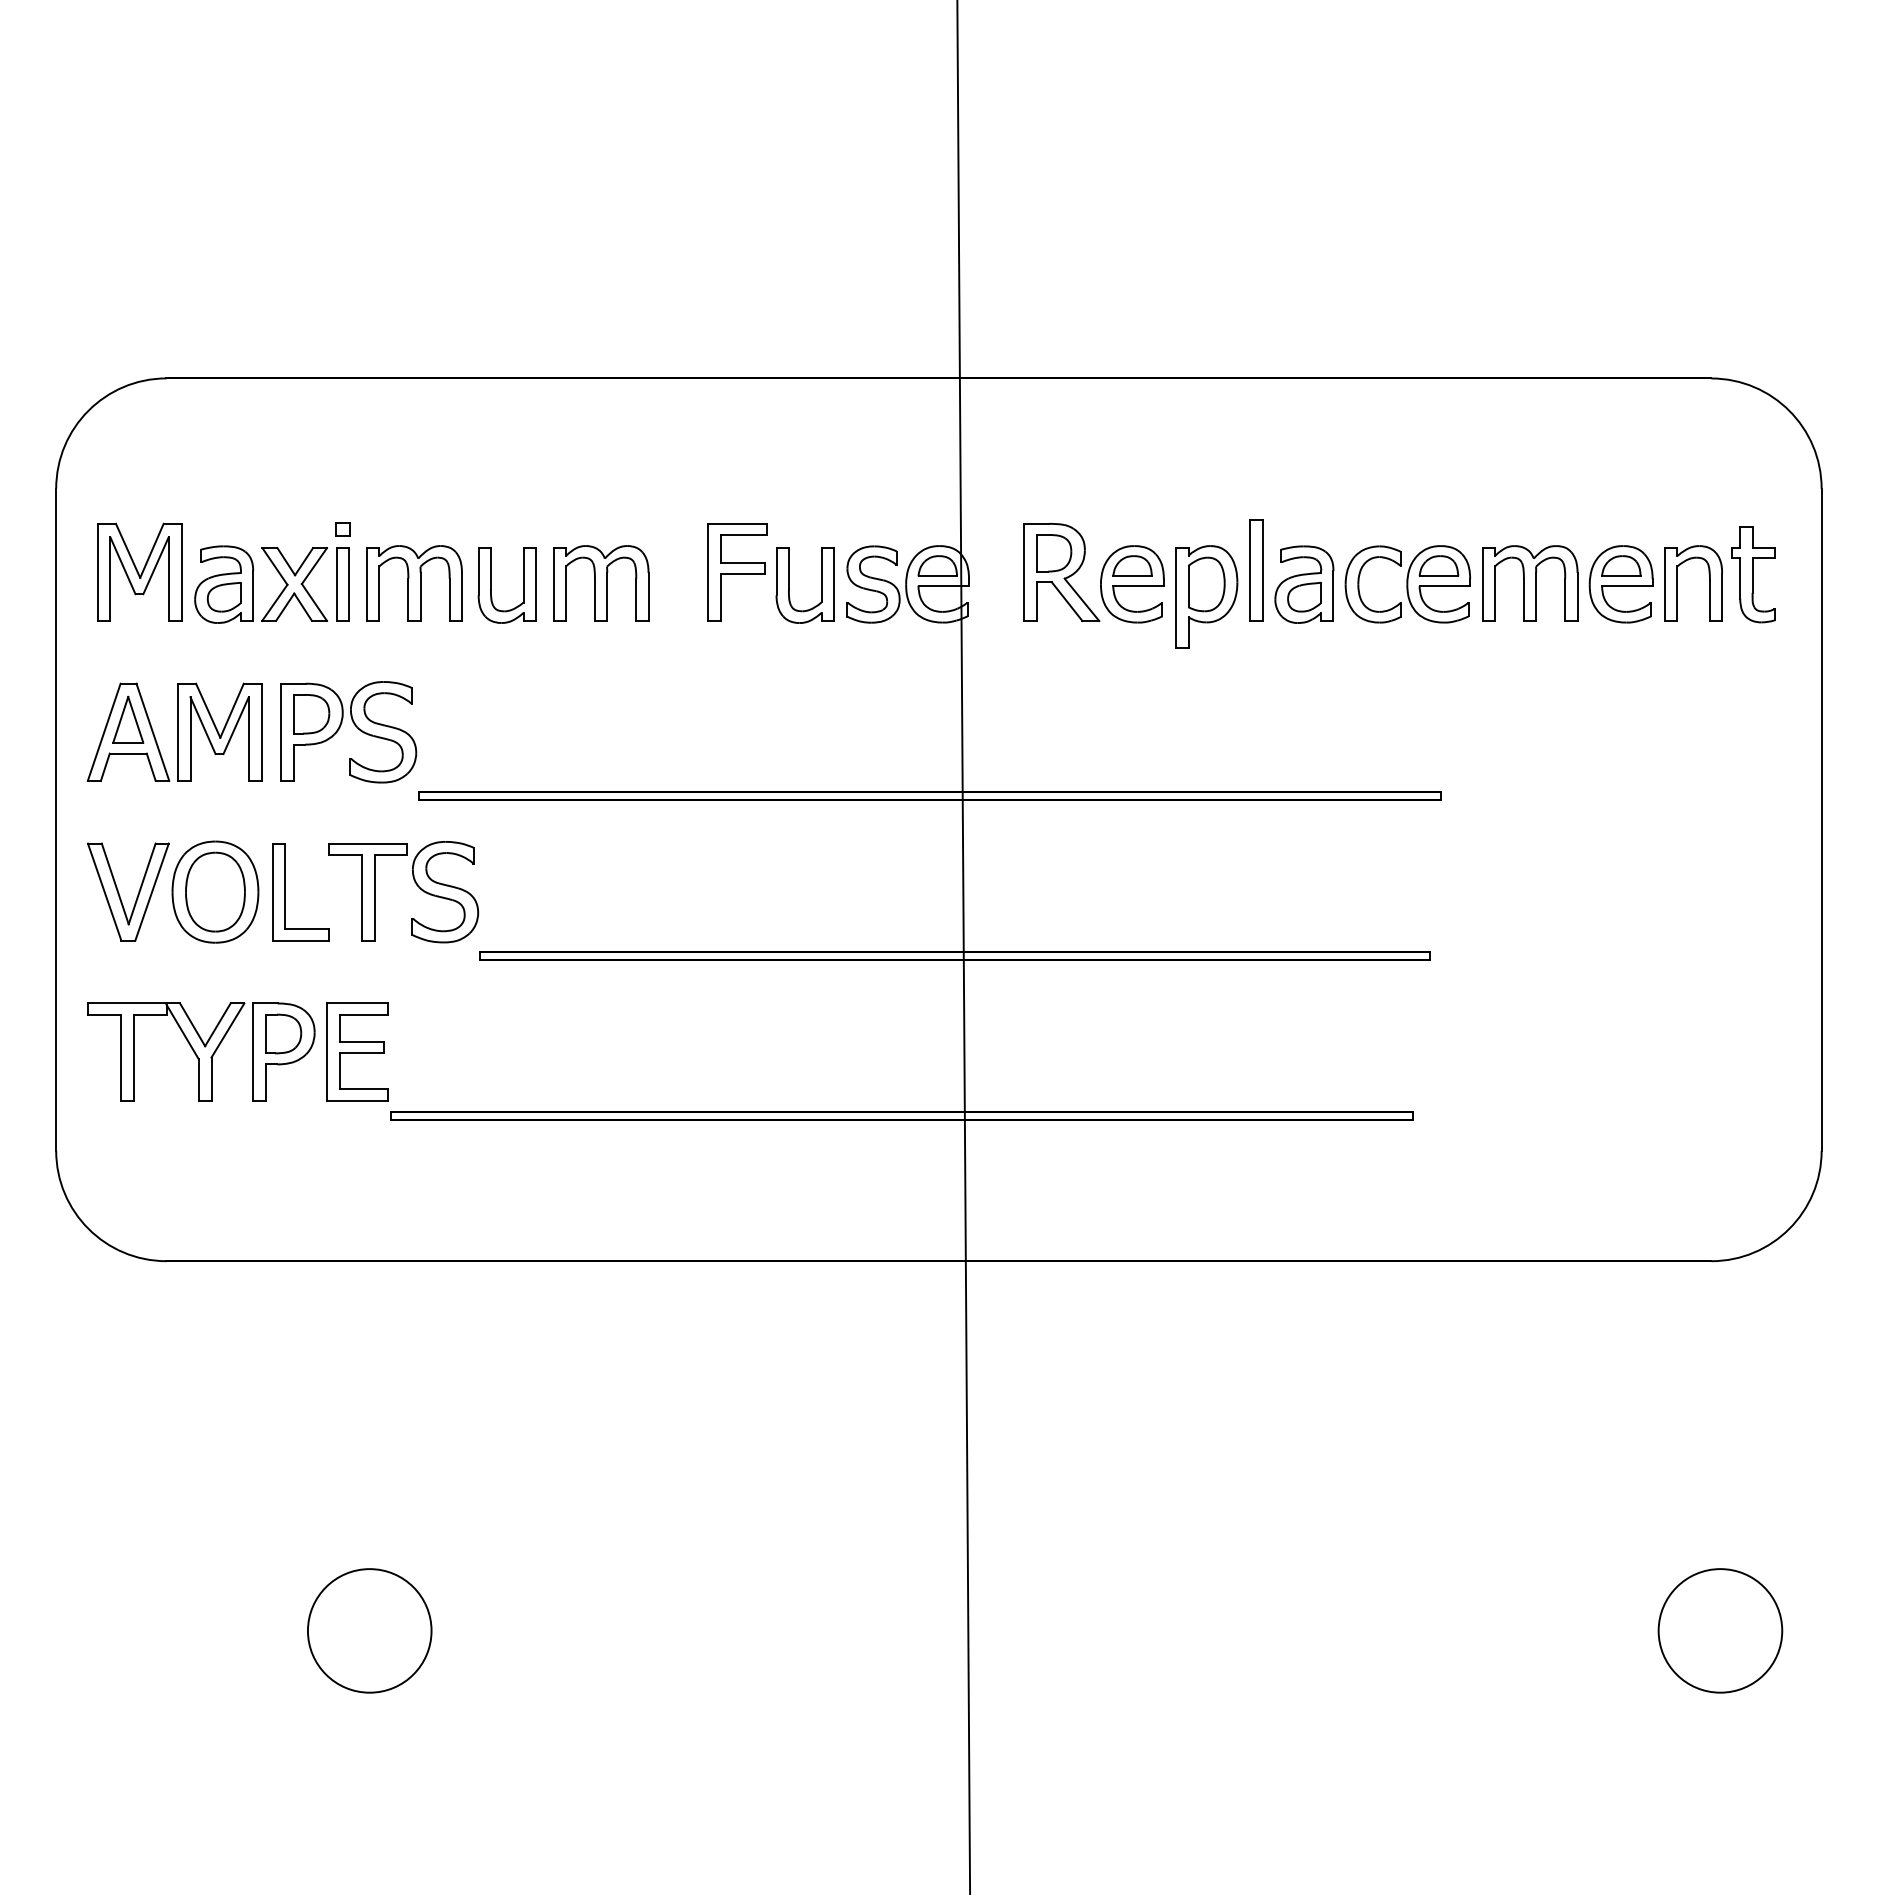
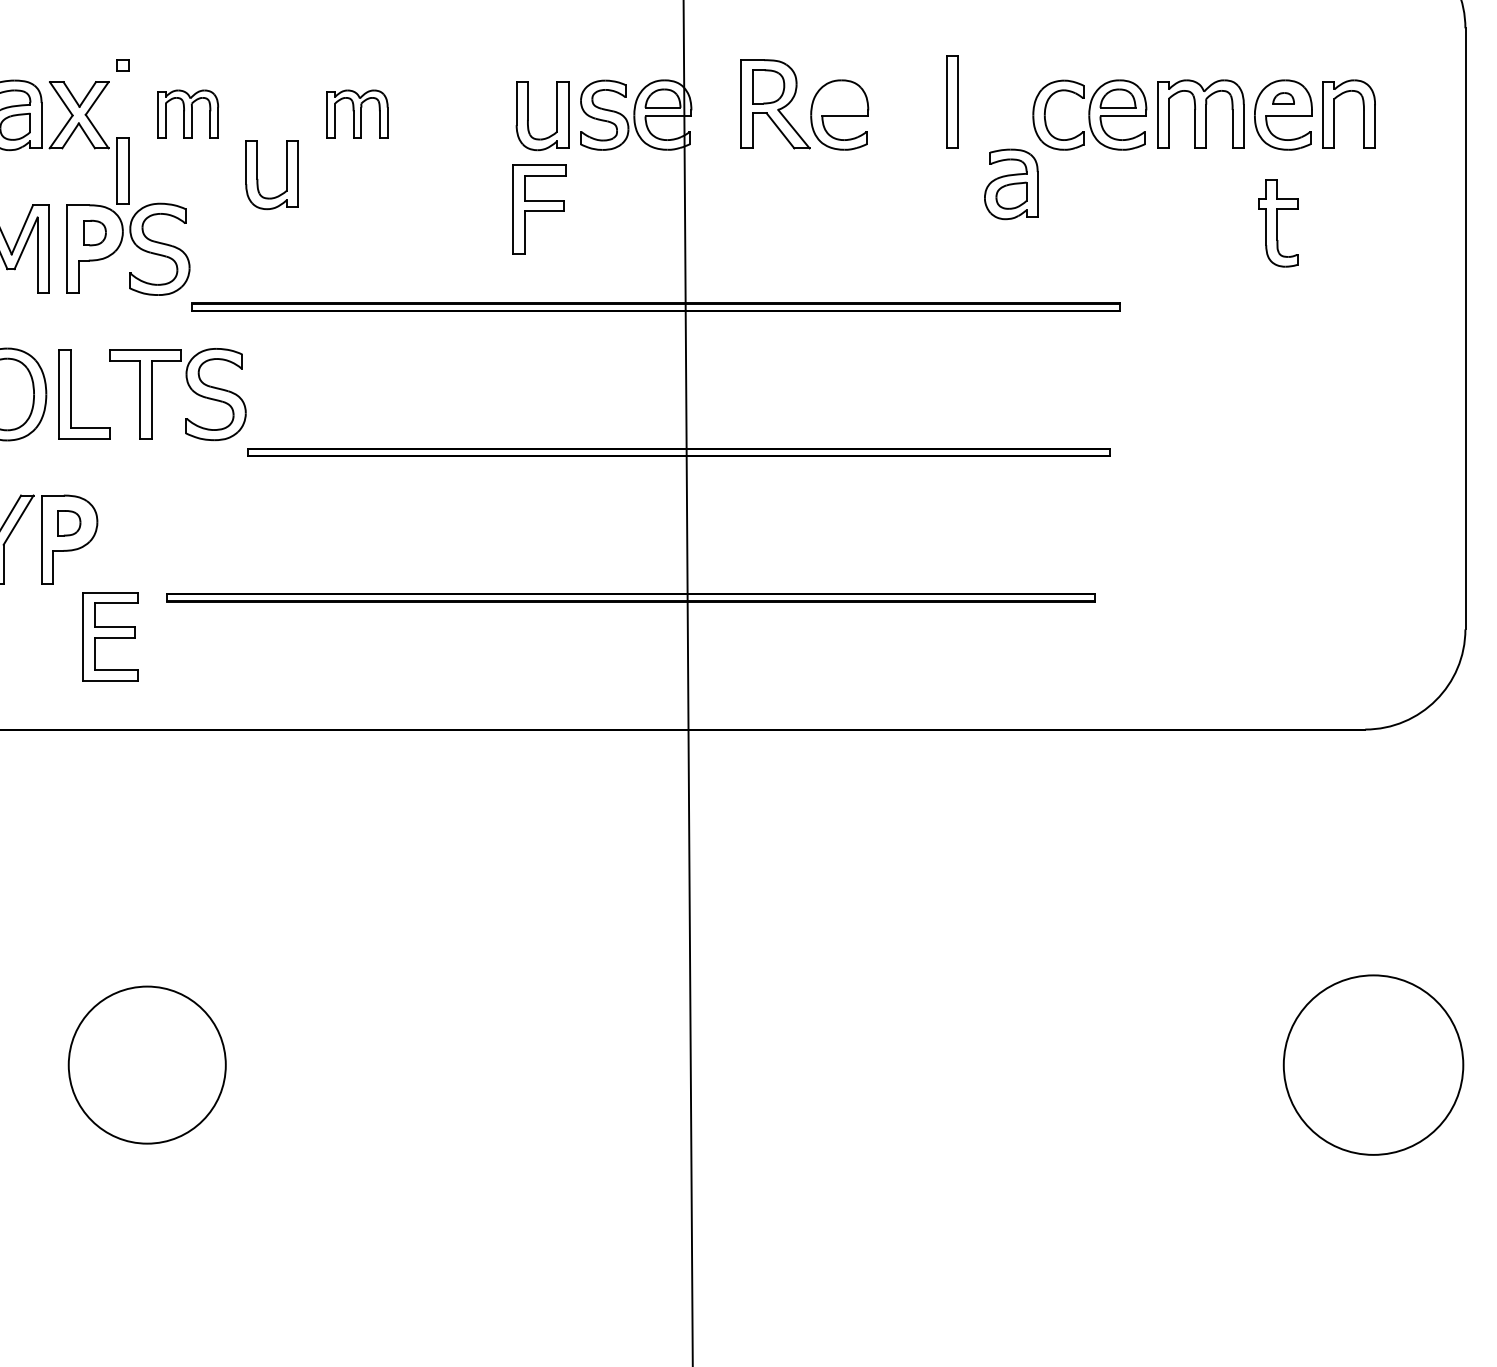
part: (1132, 565) -> (839, 97), removed
part: (1621, 565) -> (1283, 97), size x0.6
part: (737, 572) -> (539, 209), moved
part: (1753, 574) -> (1278, 223), moved
part: (414, 583) -> (188, 114), size x0.7
part: (601, 583) -> (357, 114), size x0.7
part: (342, 584) -> (122, 170), moved
part: (1304, 584) -> (1011, 184), moved
part: (491, 585) -> (257, 175), moved
part: (1206, 596) -> (906, 126), removed
part: (311, 714) -> (94, 233), size x0.7
part: (283, 1033) -> (69, 522), size x0.7
part: (357, 1051) -> (110, 636), moved
circle: (369, 1630) -> (147, 1064), size x1.4
circle: (1720, 1630) -> (1373, 1064), size x1.6

